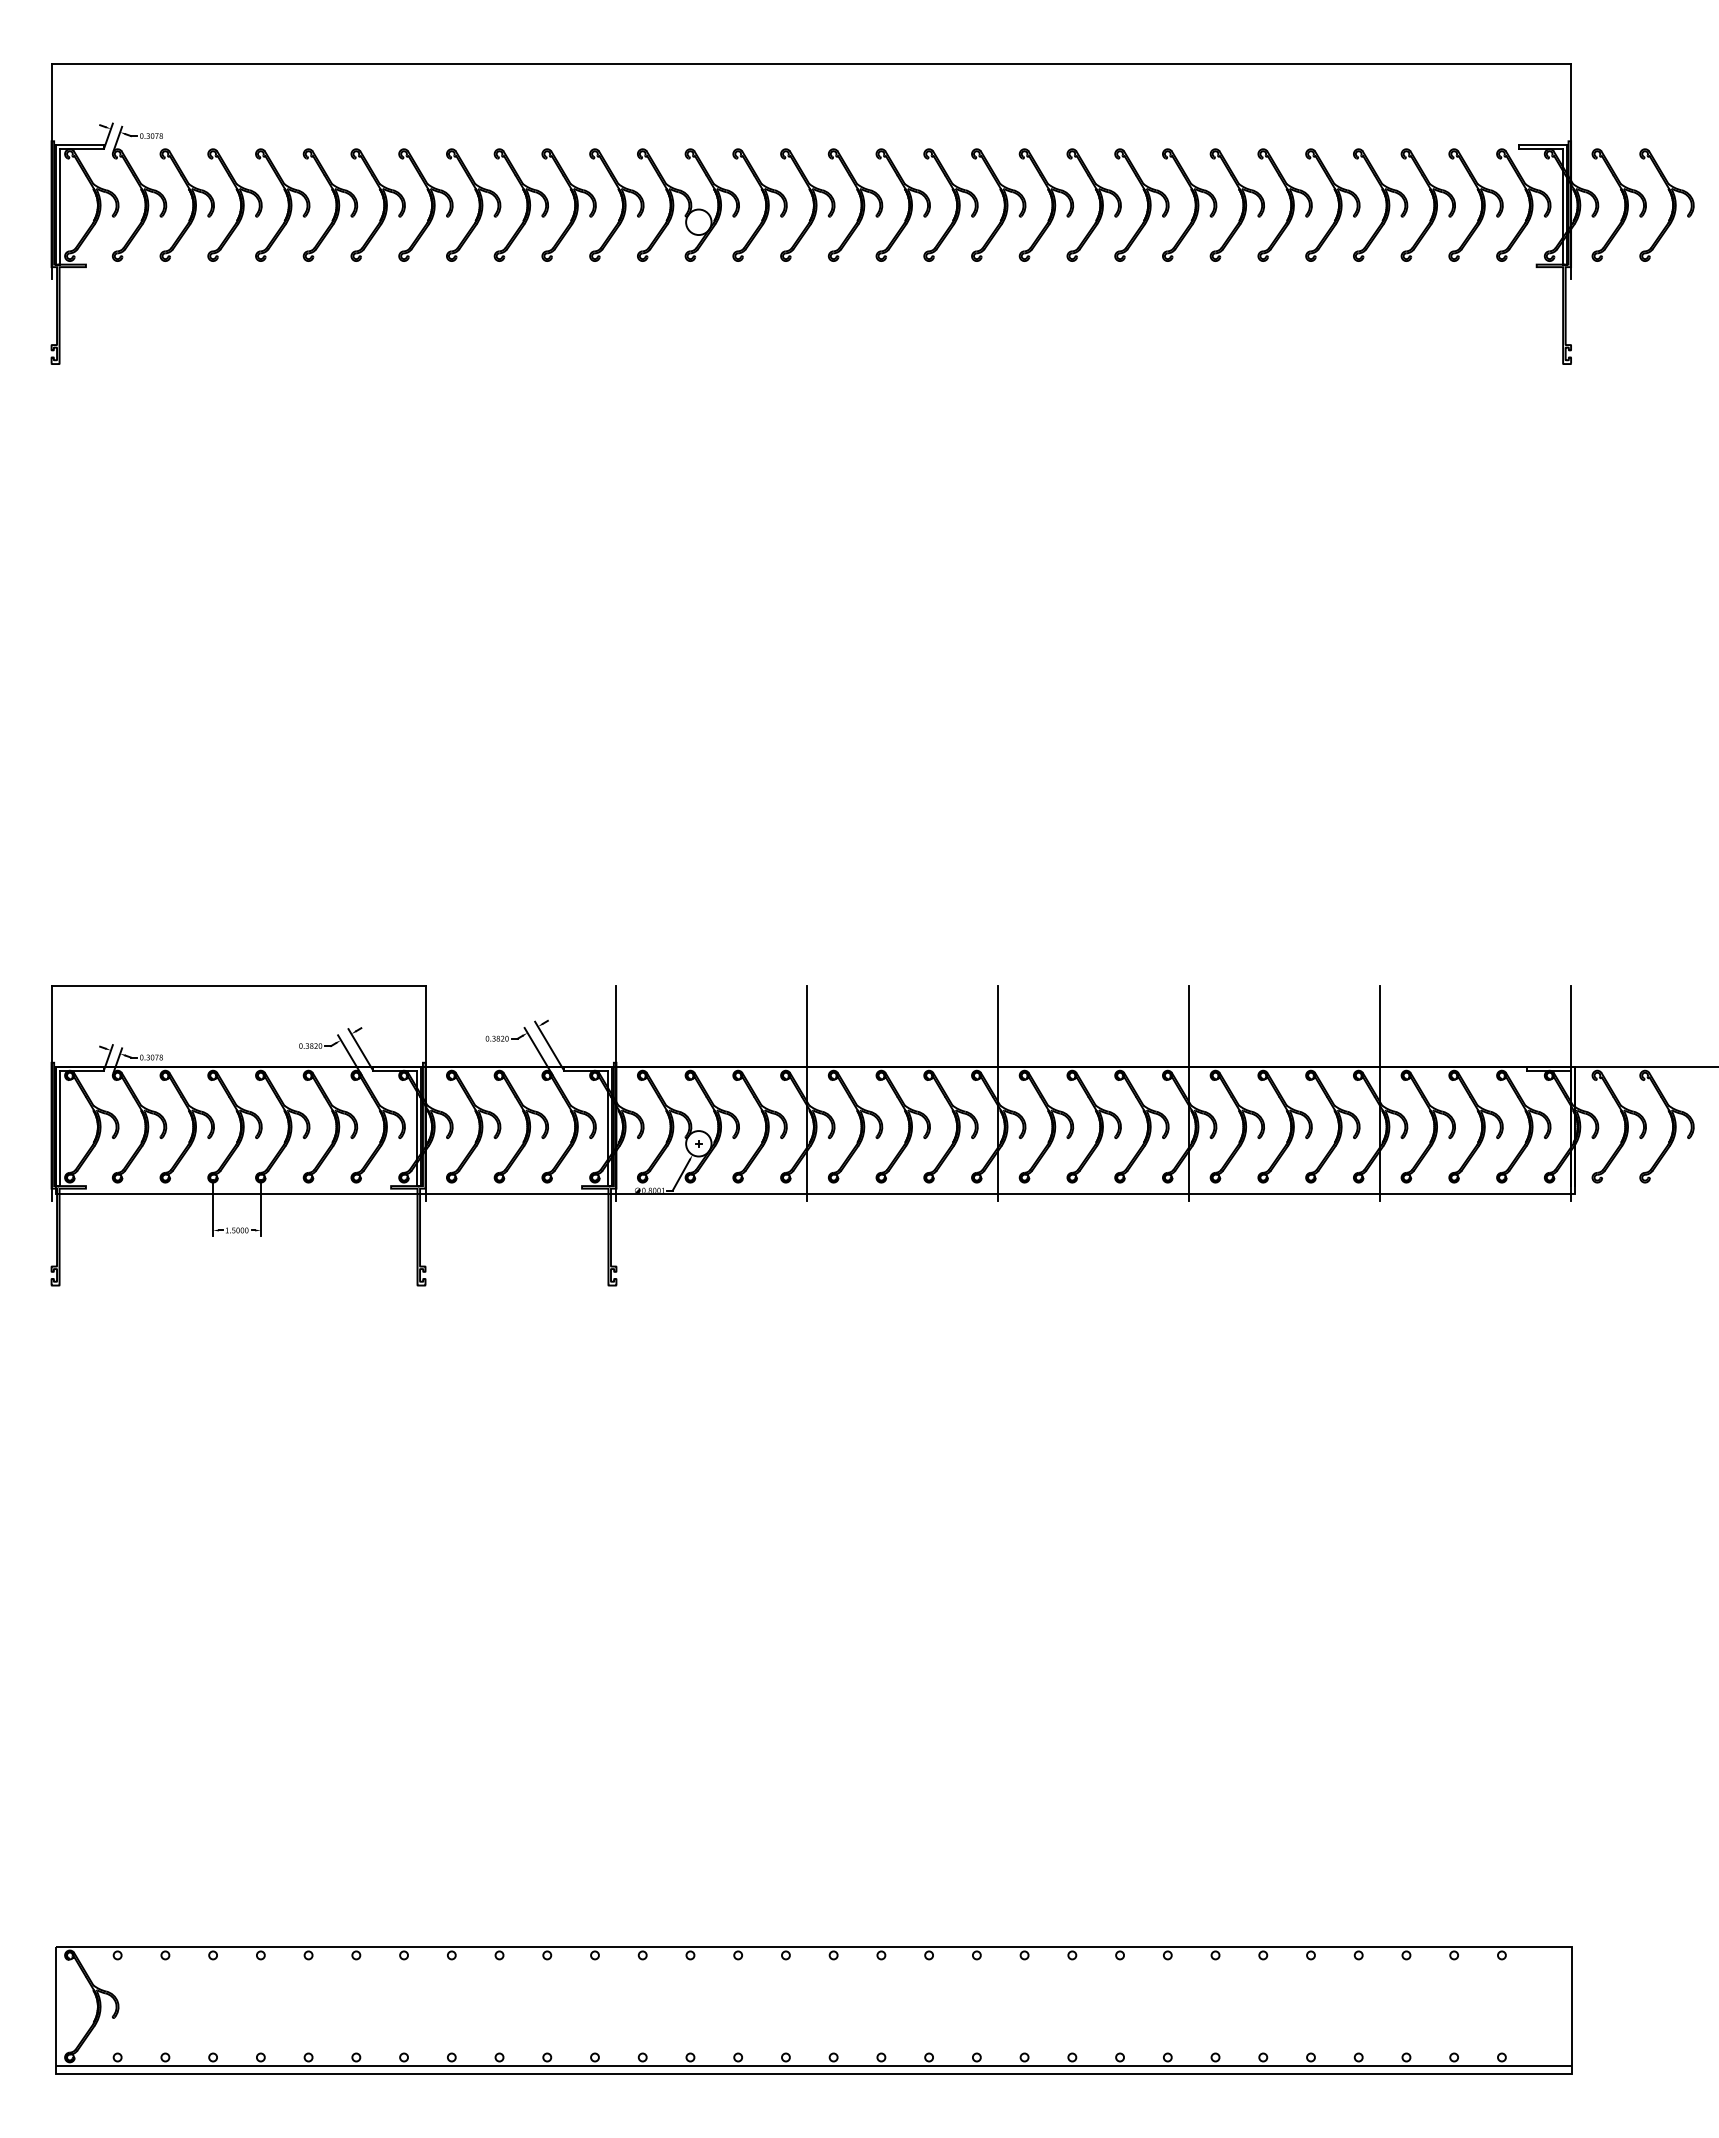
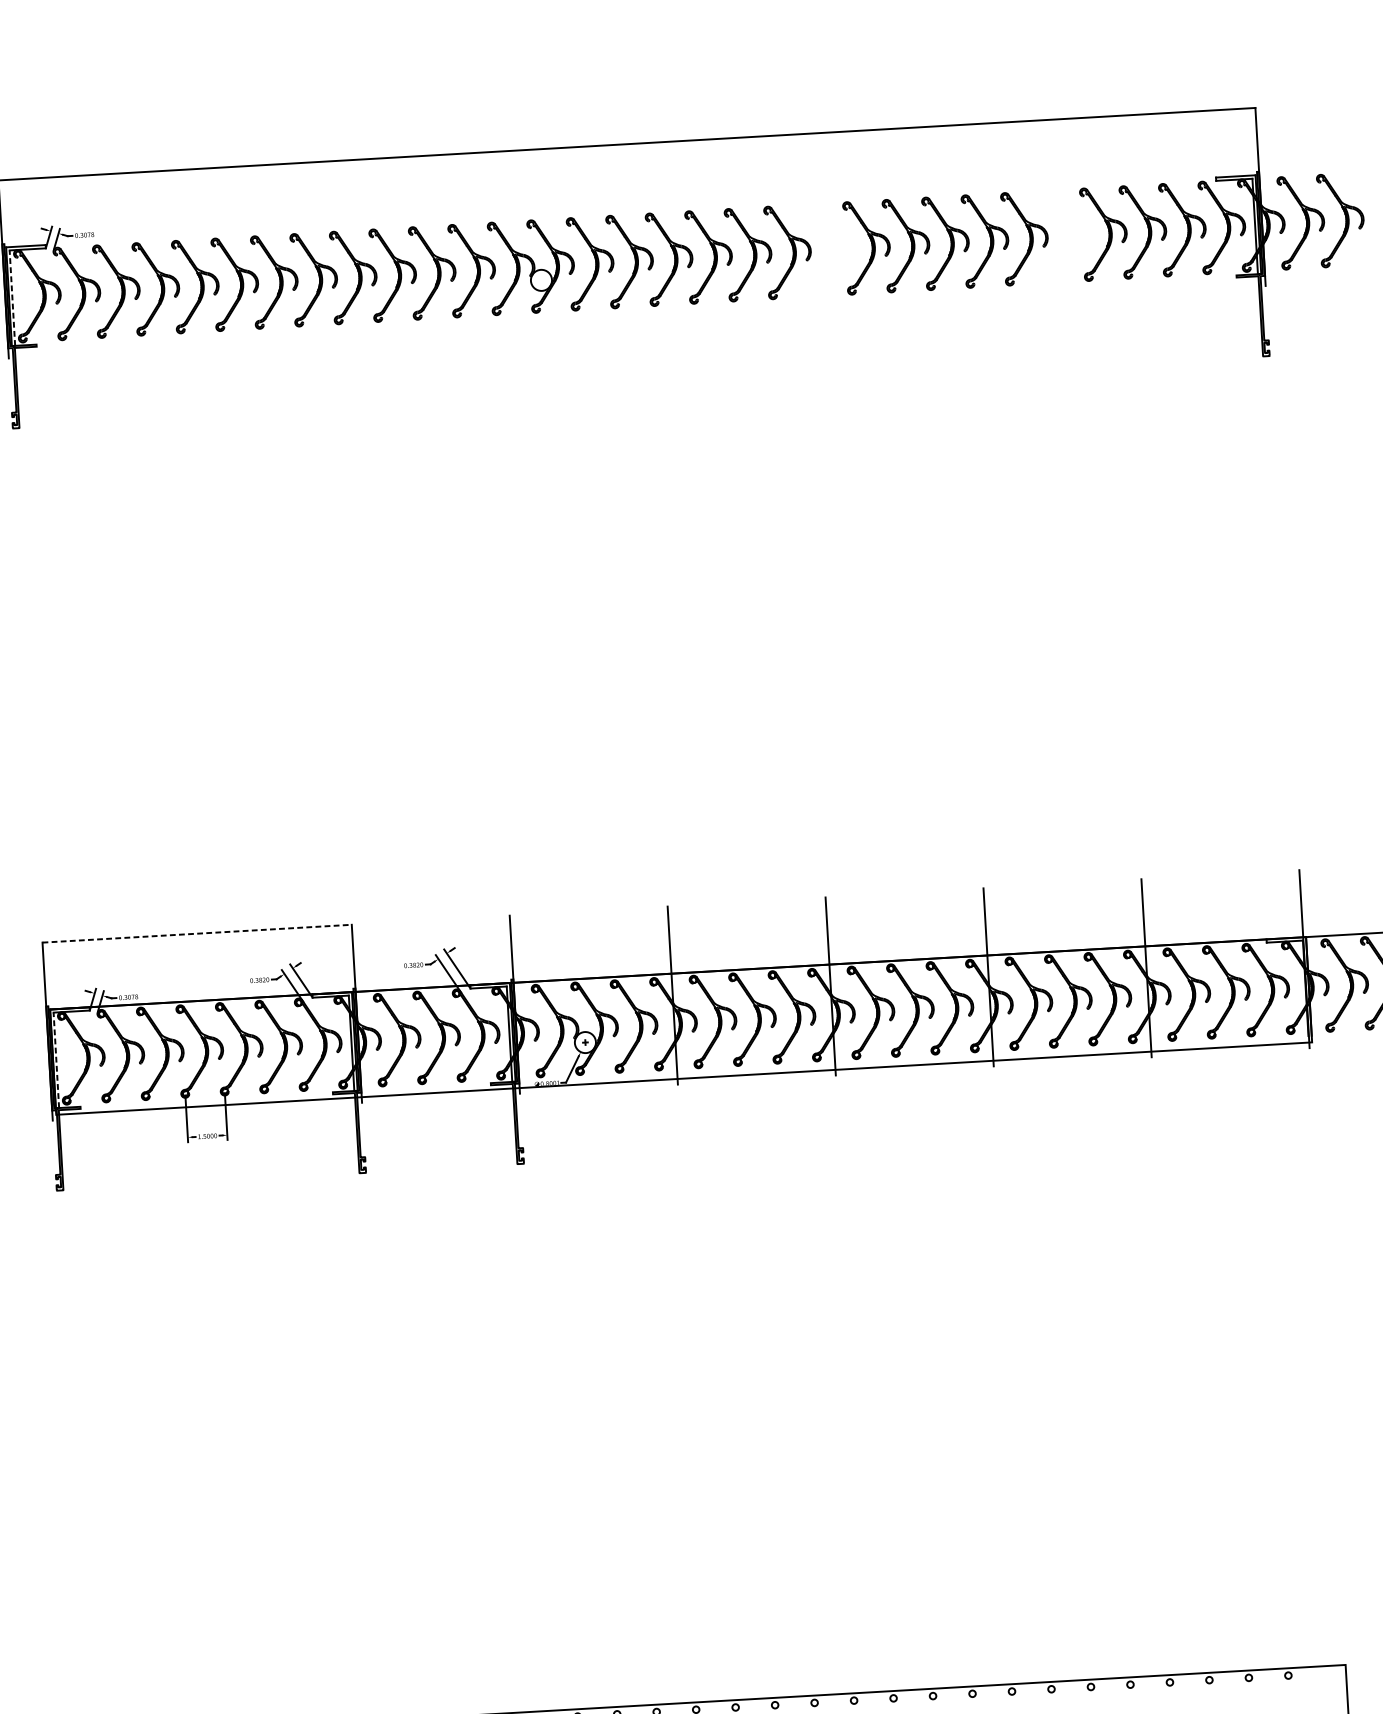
part: (1046, 204) -> (828, 249), removed
part: (1332, 204) -> (1064, 235), removed
line: (60, 206) -> (12, 297), solid -> dashed
line: (238, 985) -> (197, 933), solid -> dashed
line: (60, 1128) -> (56, 1060), solid -> dashed

